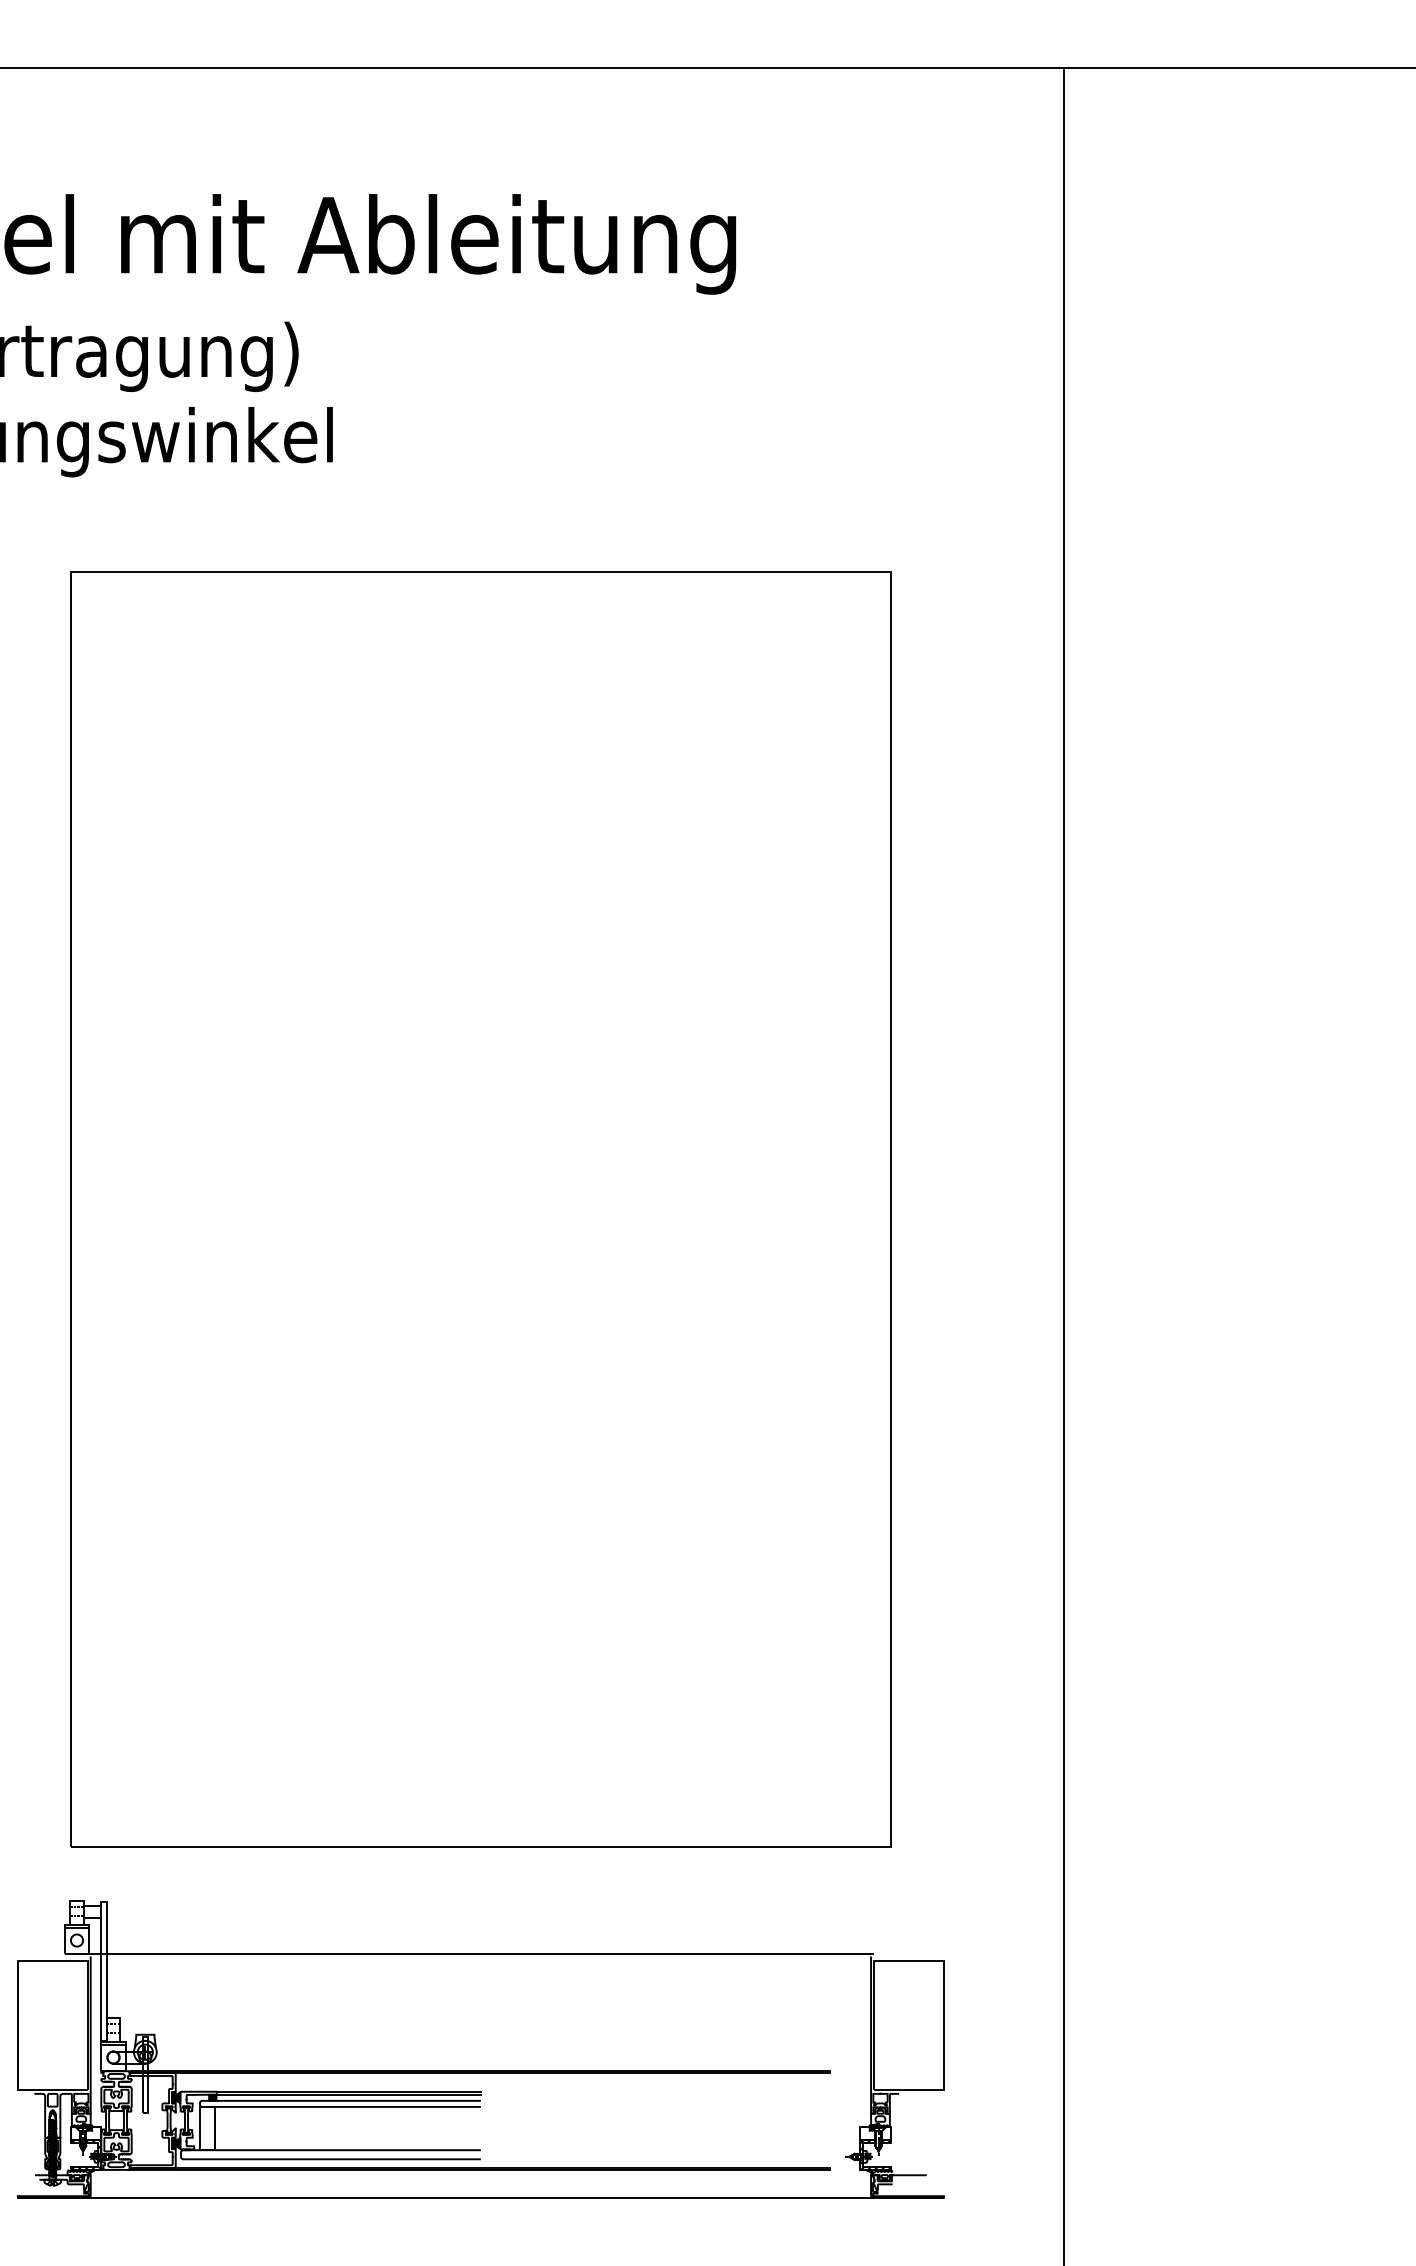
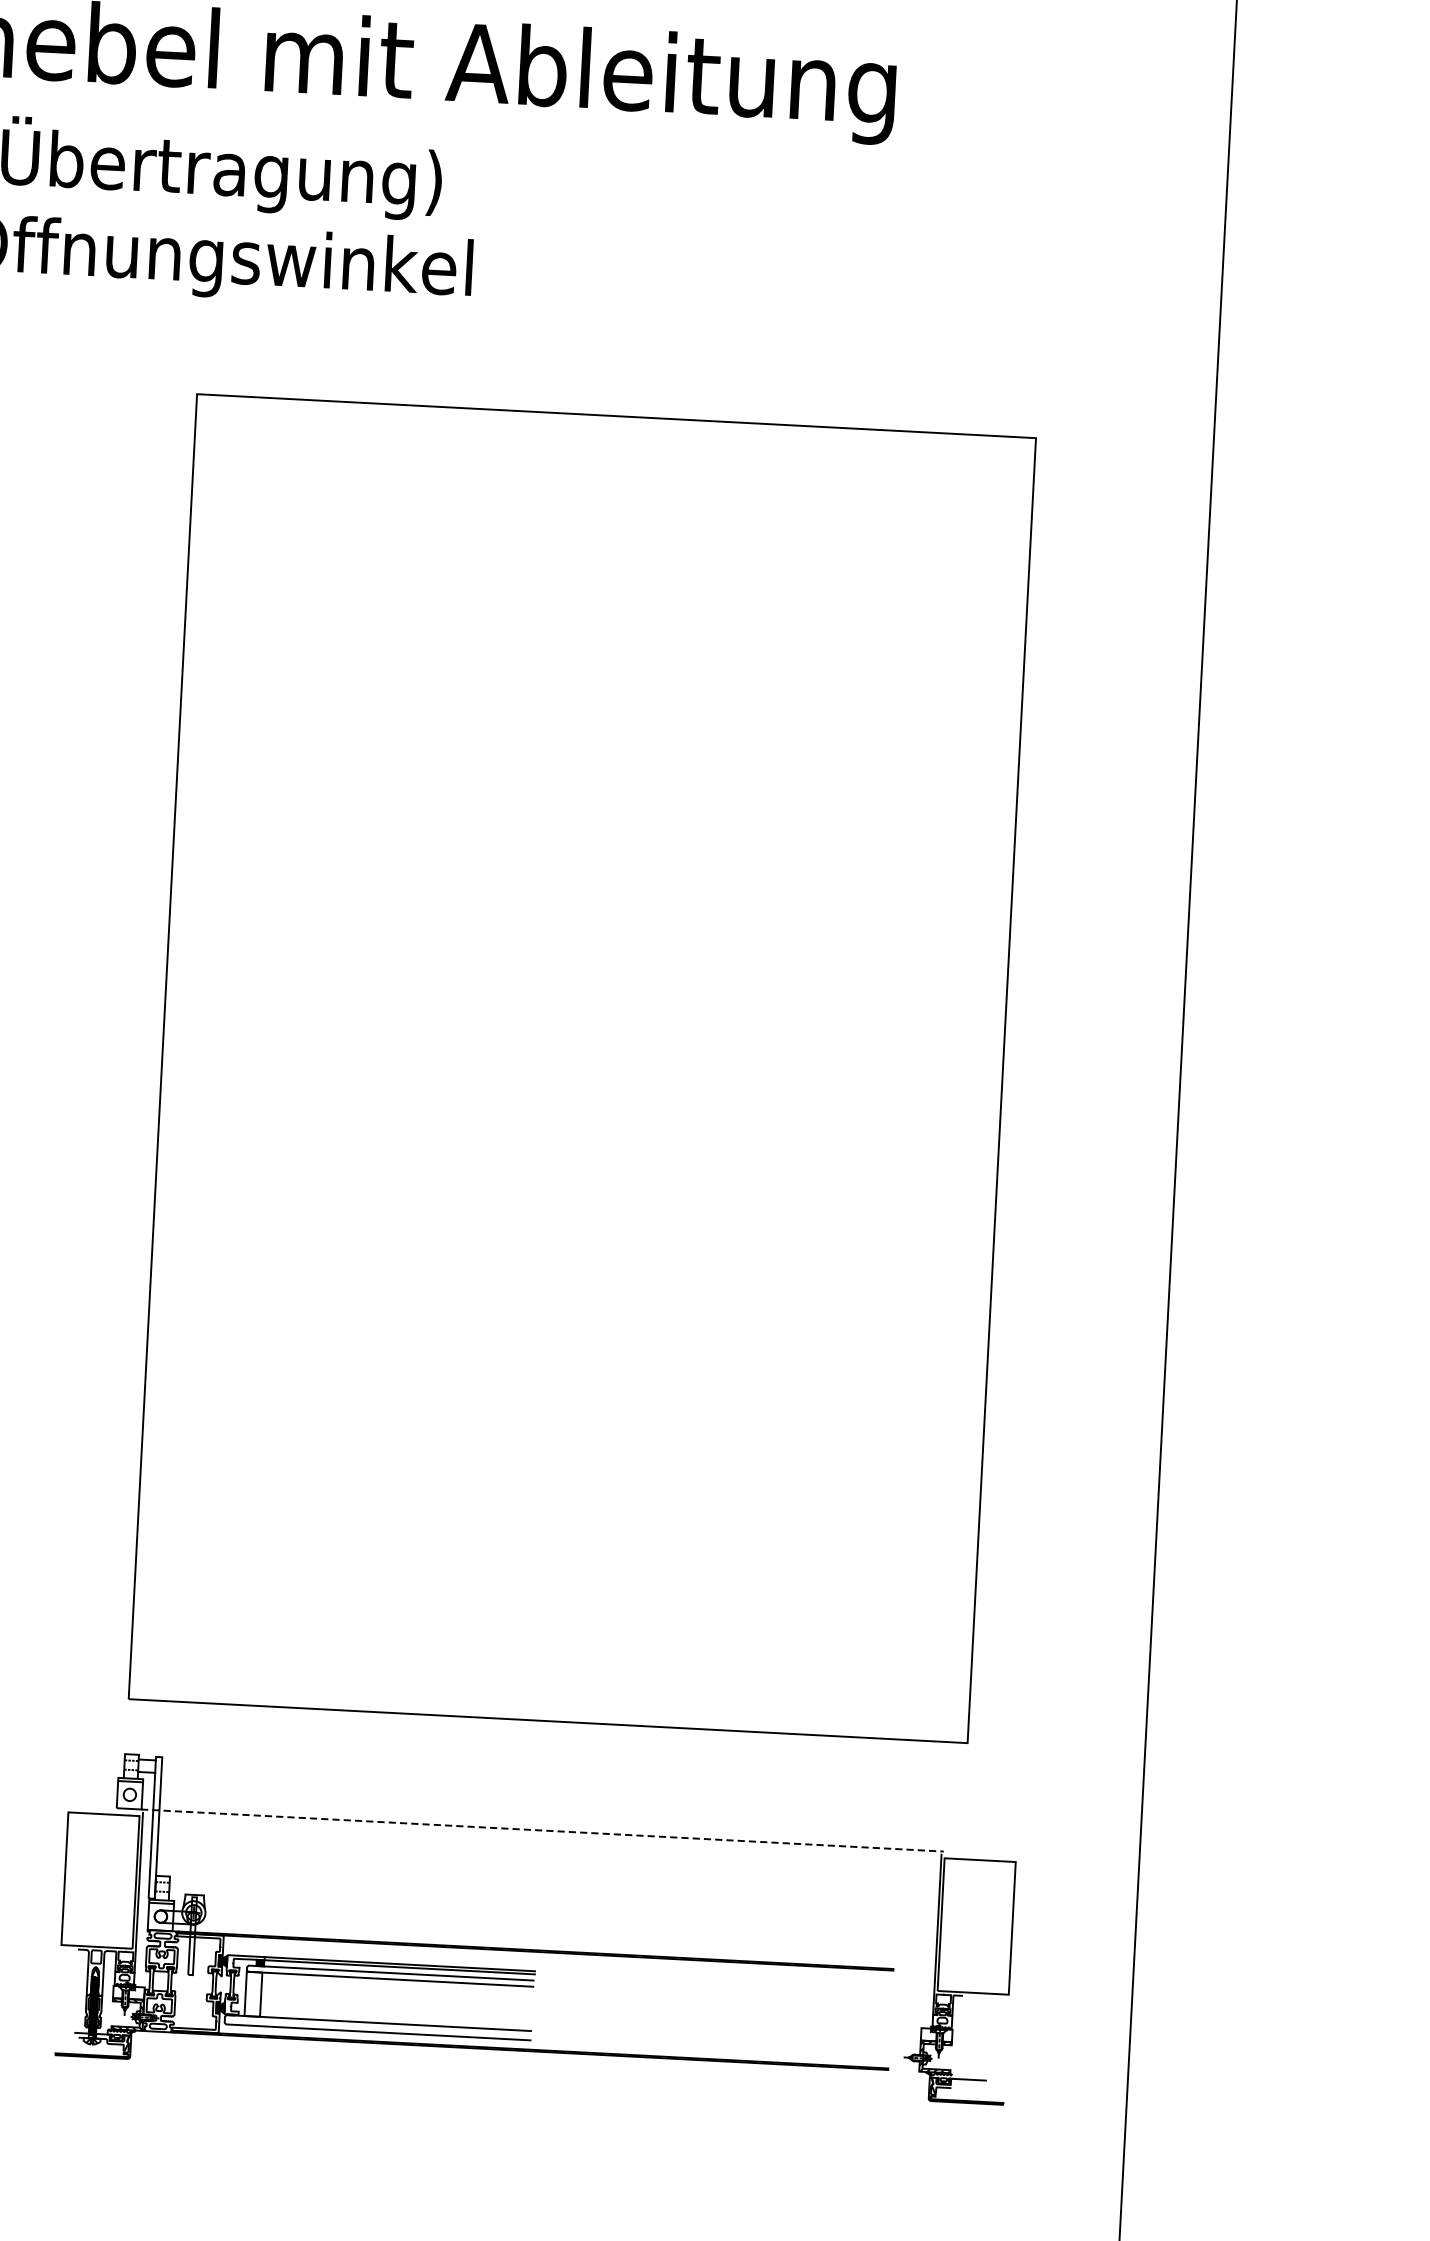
line: (481, 1954) -> (543, 1830), solid -> dashed
line: (480, 2198) -> (528, 2080), removed

